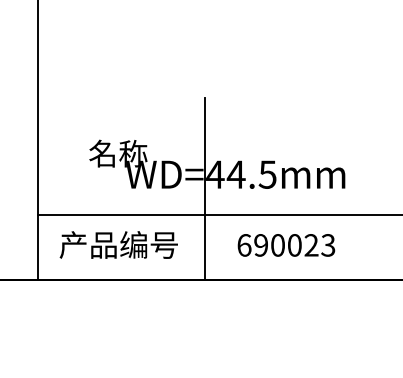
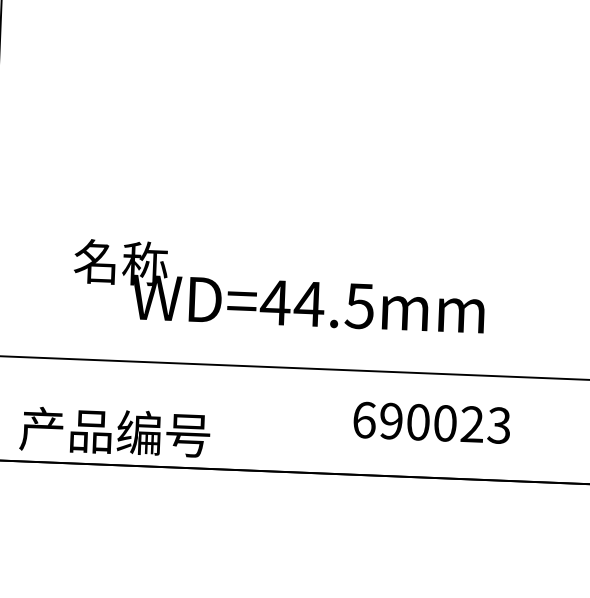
line: (205, 188) -> (258, 324), removed
text: (118, 244) -> (114, 431), moved
text: (286, 245) -> (432, 423), moved

